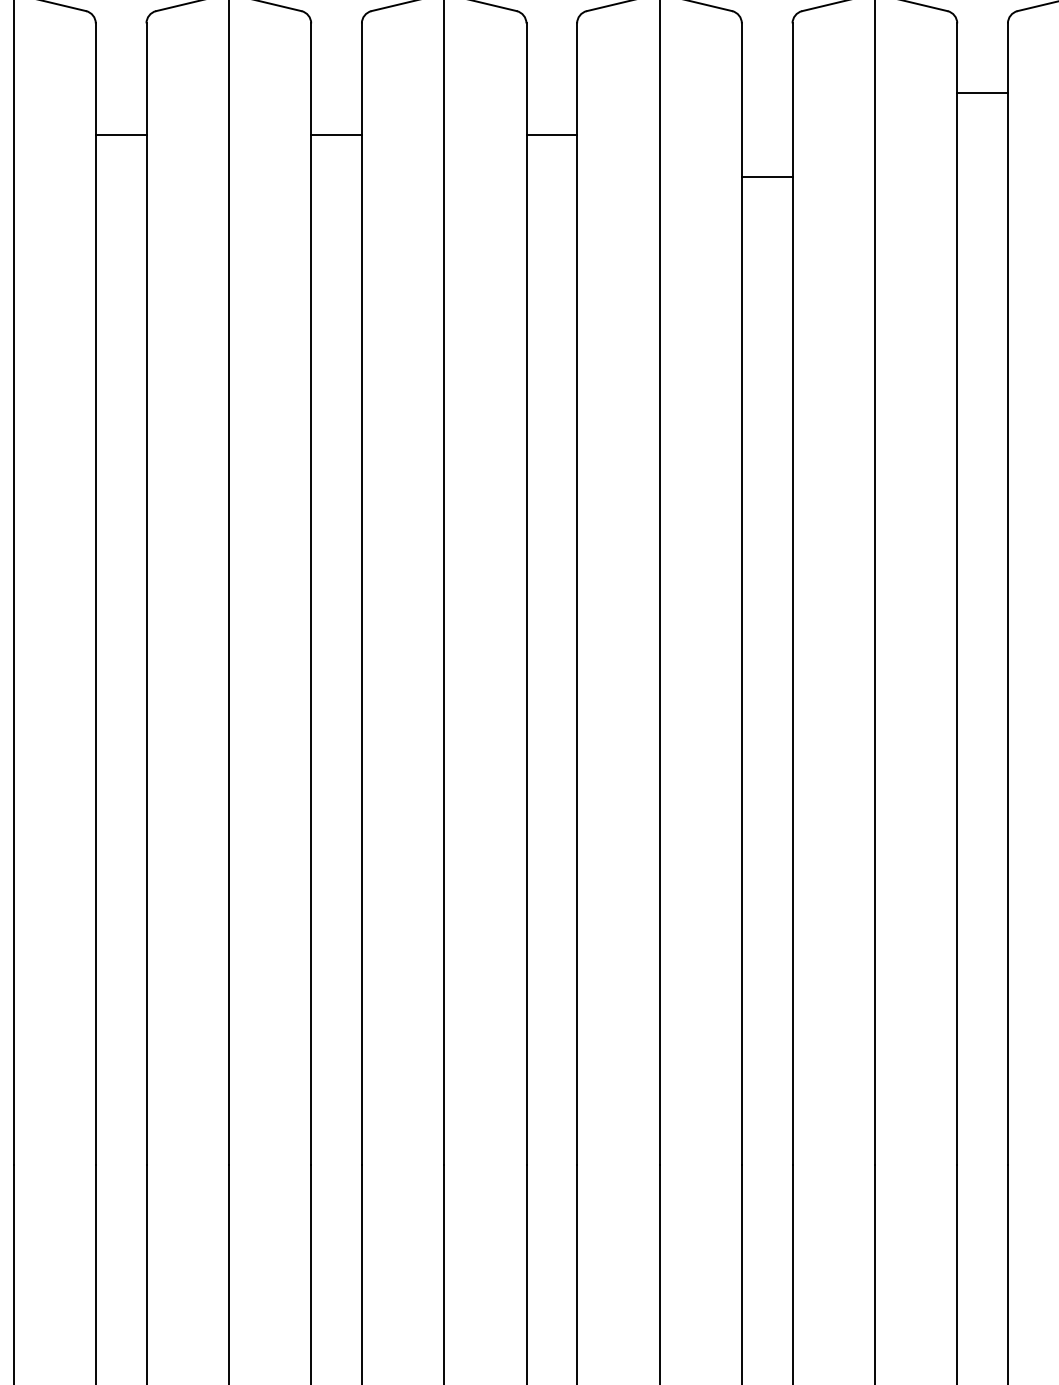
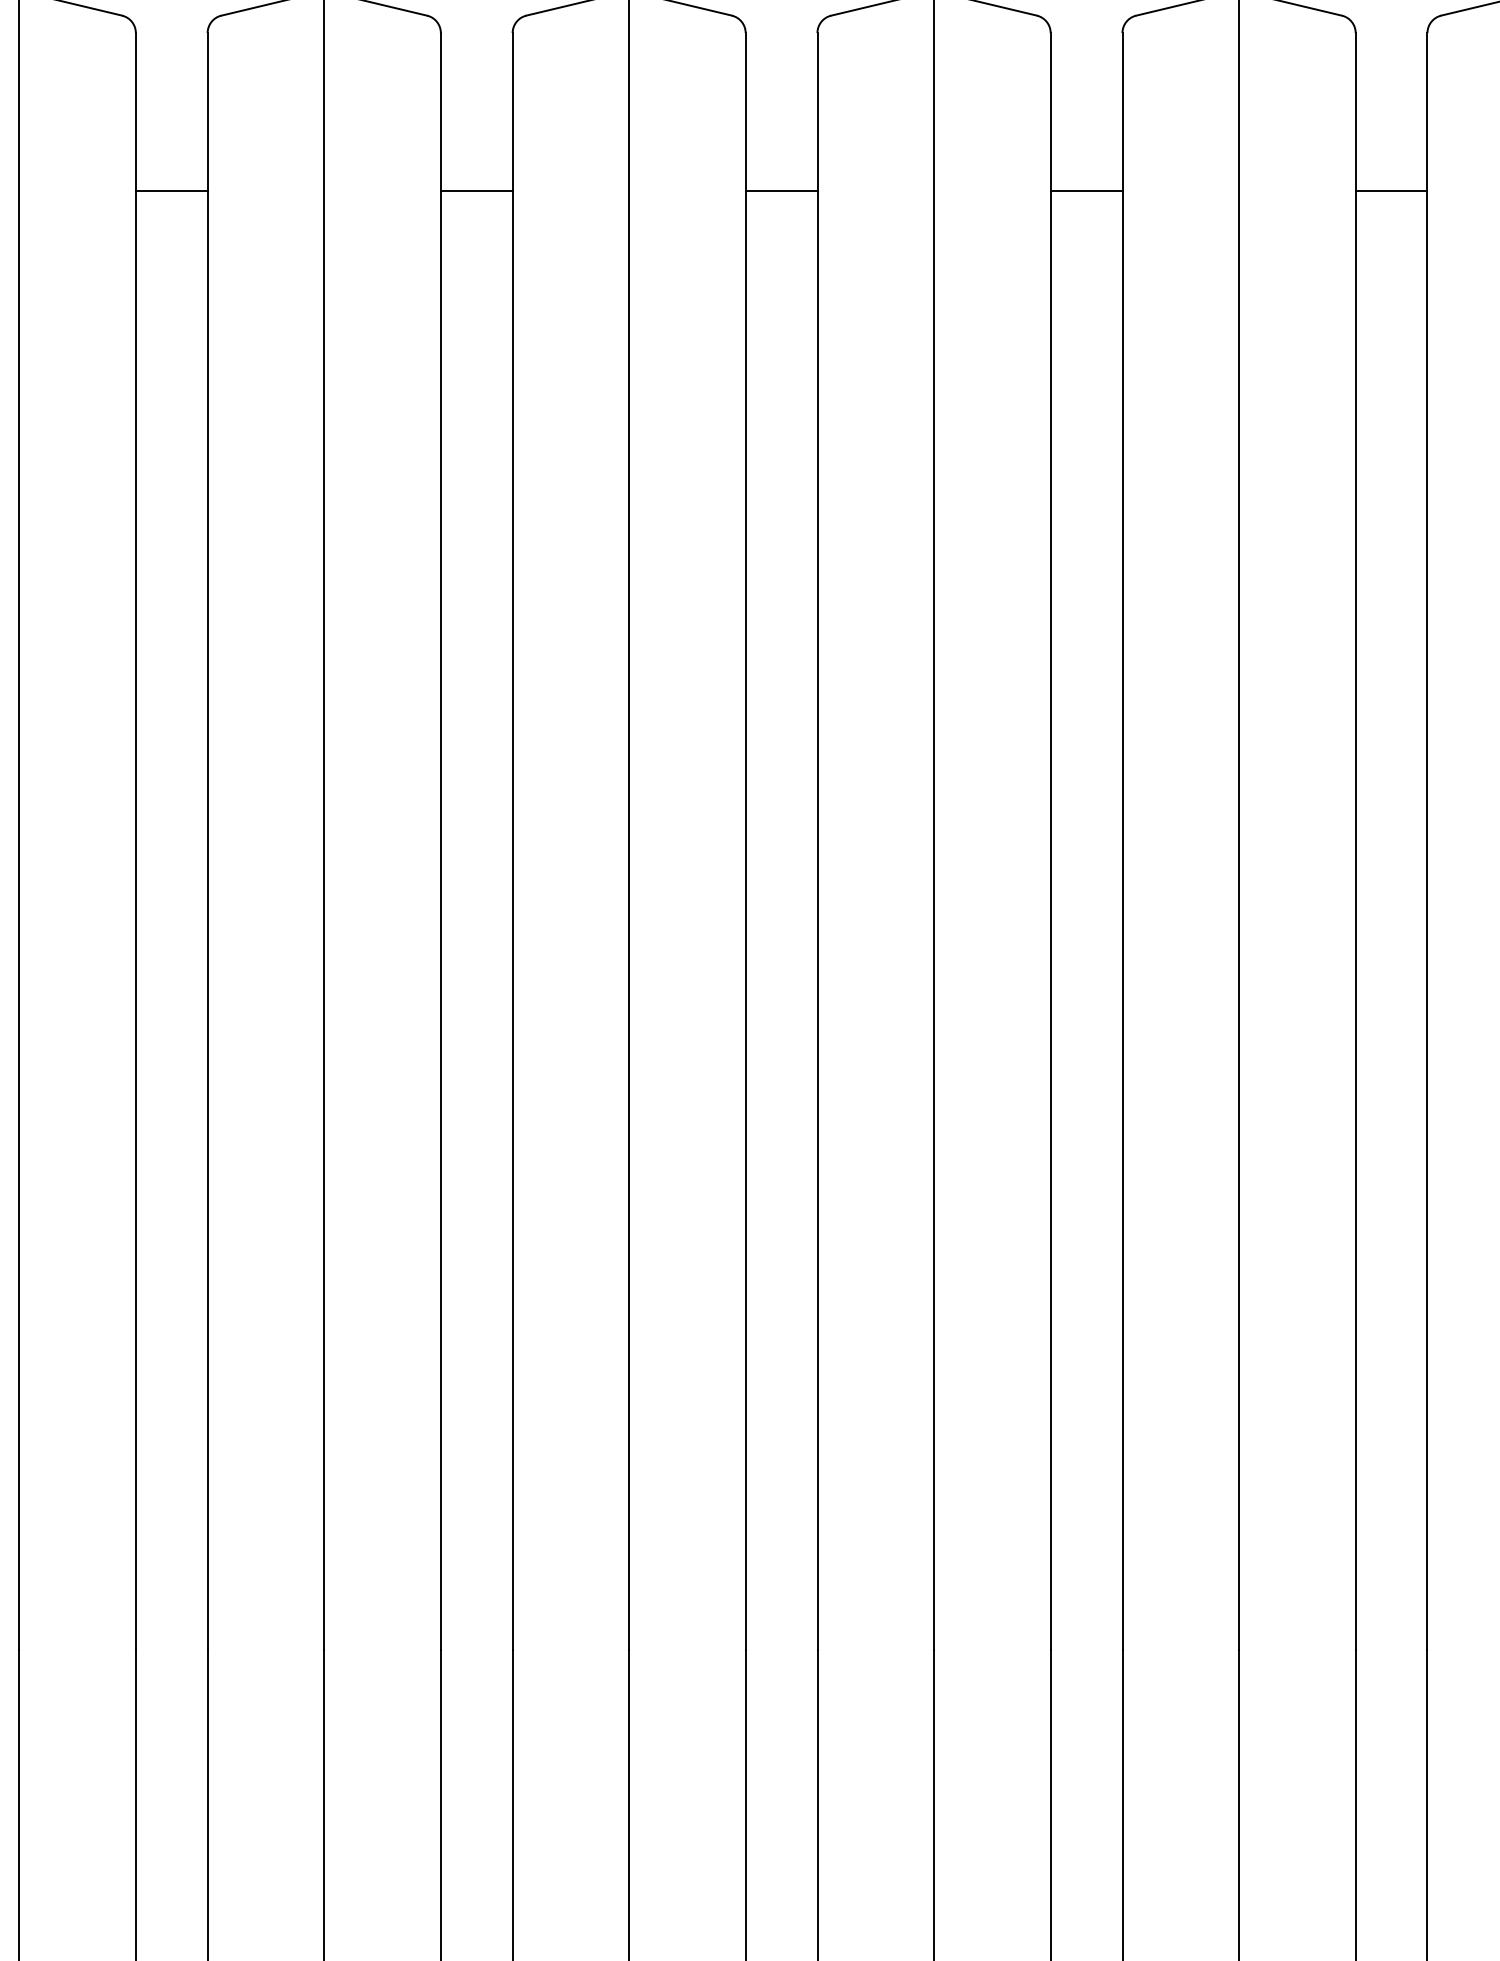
line: (982, 93) -> (1391, 191), moved
line: (766, 177) -> (1085, 191), moved

